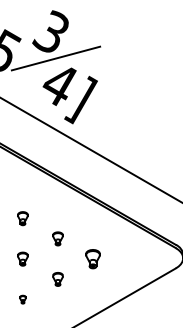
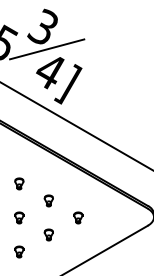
part: (93, 258) -> (78, 217), size x0.71
part: (23, 299) -> (19, 251), size x1.67

